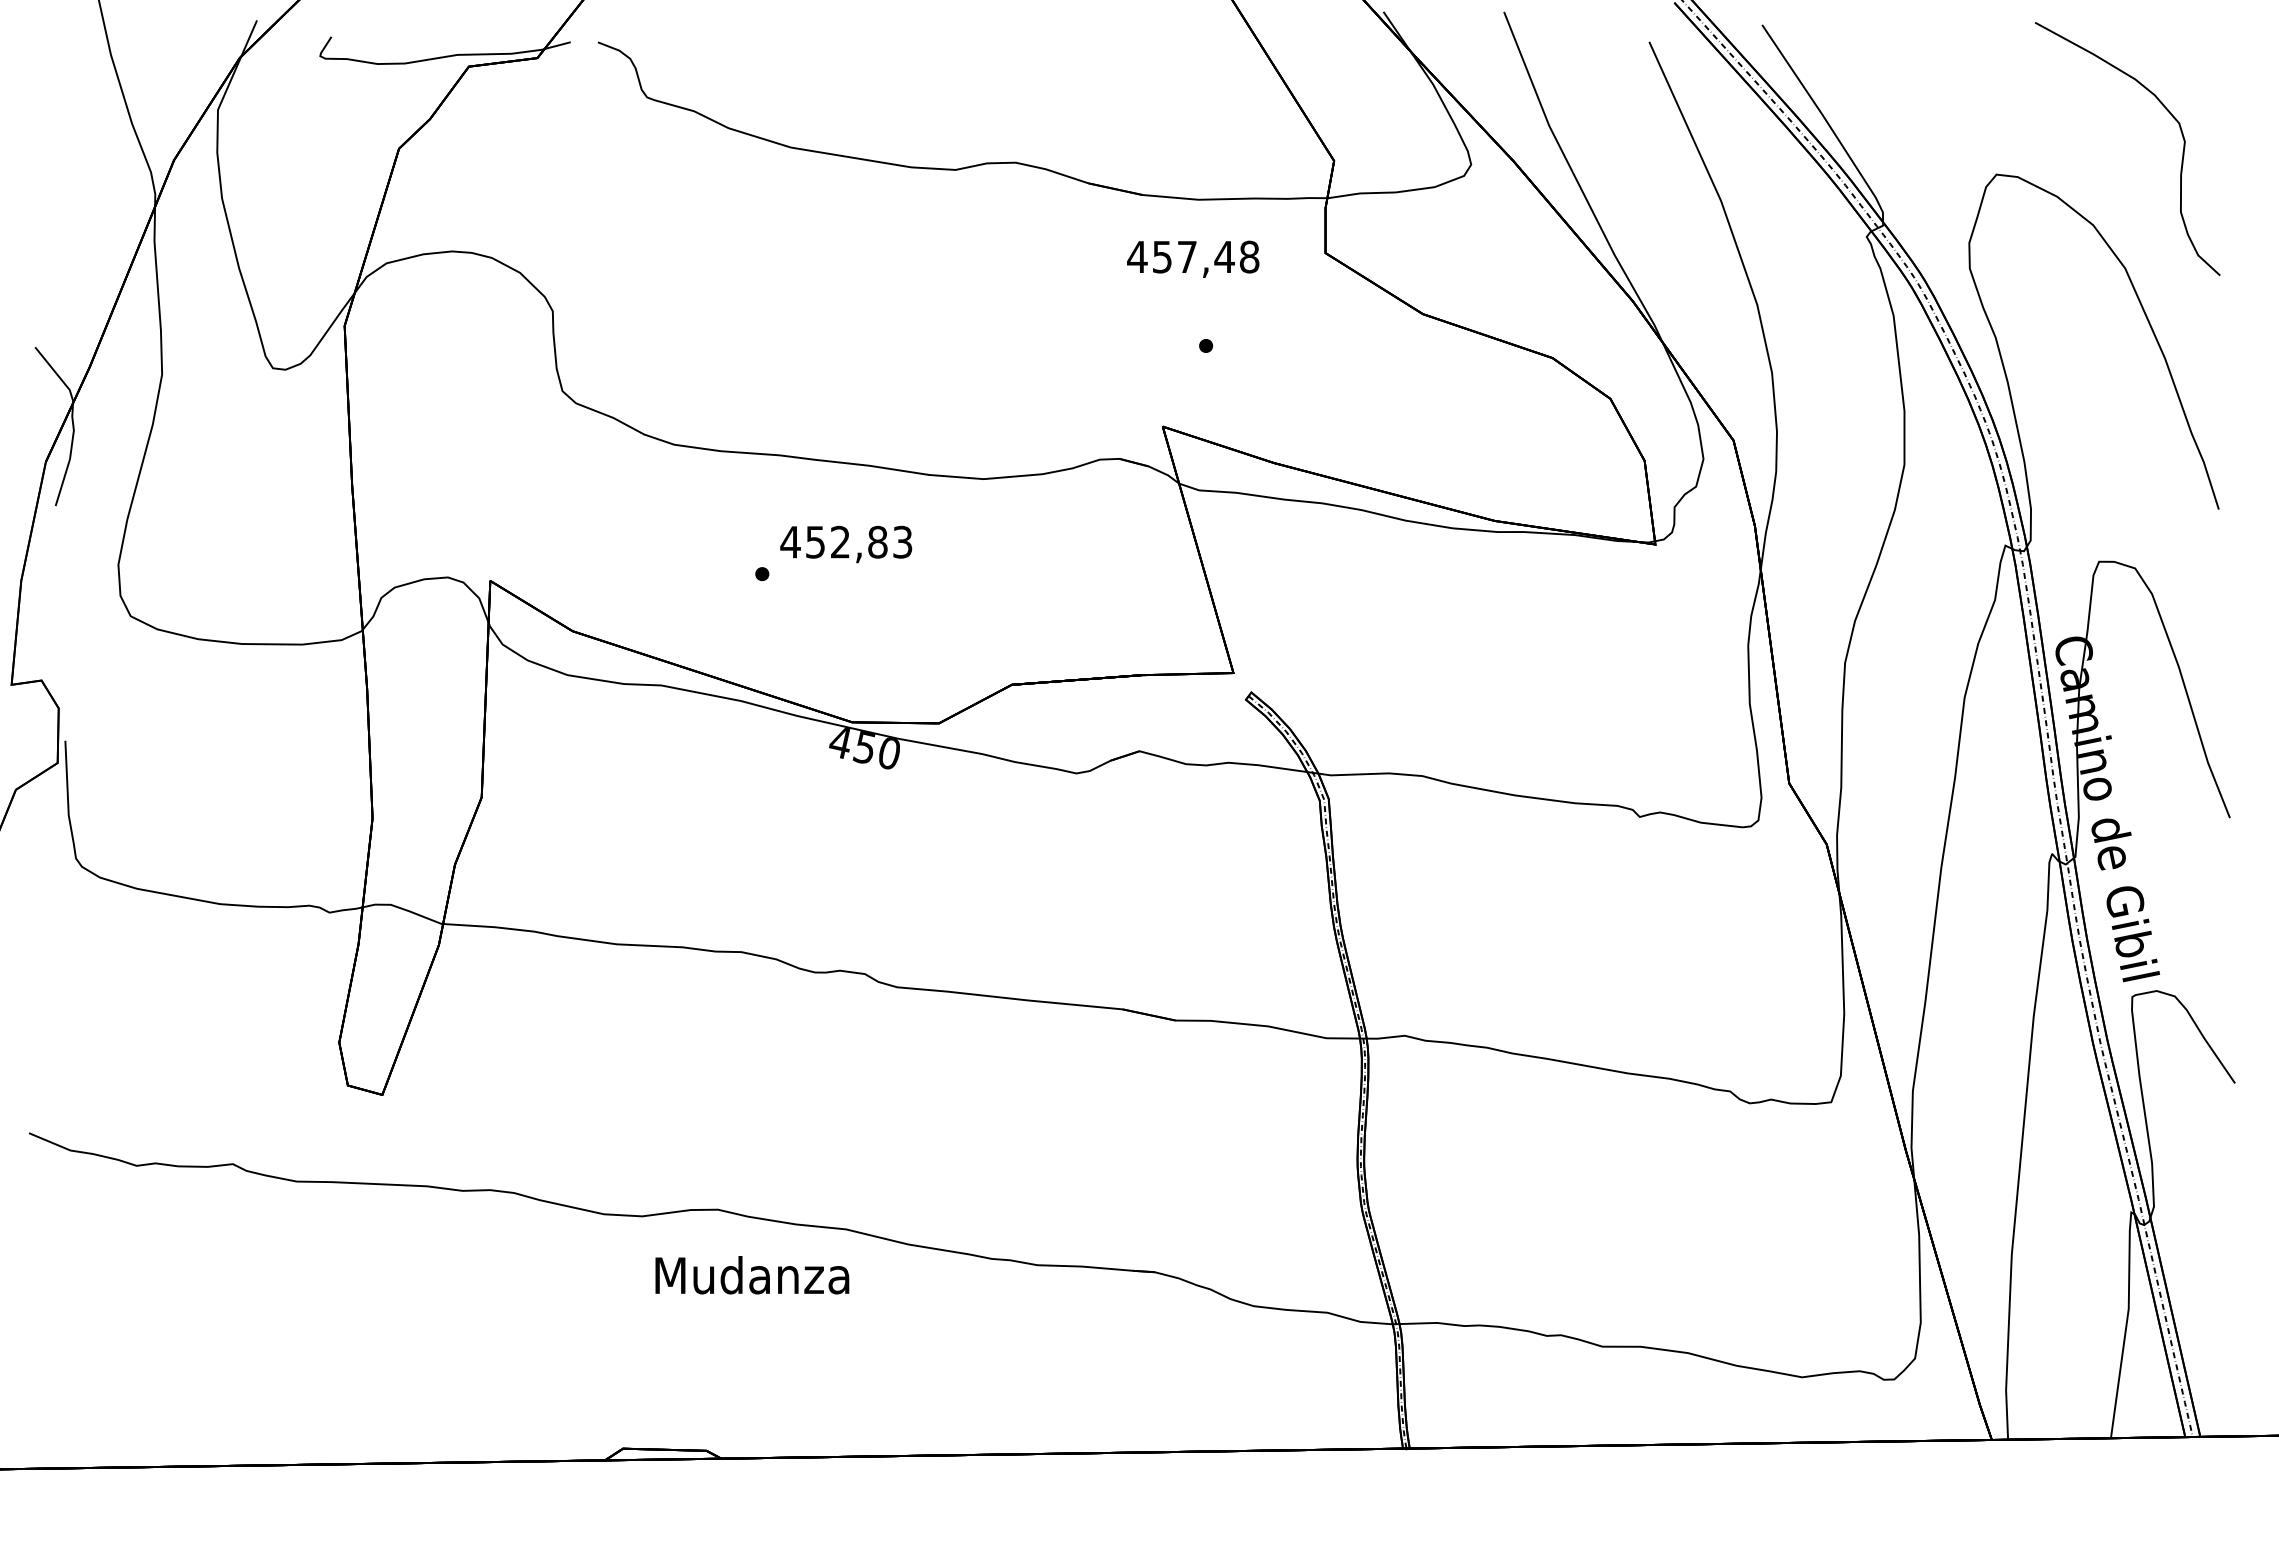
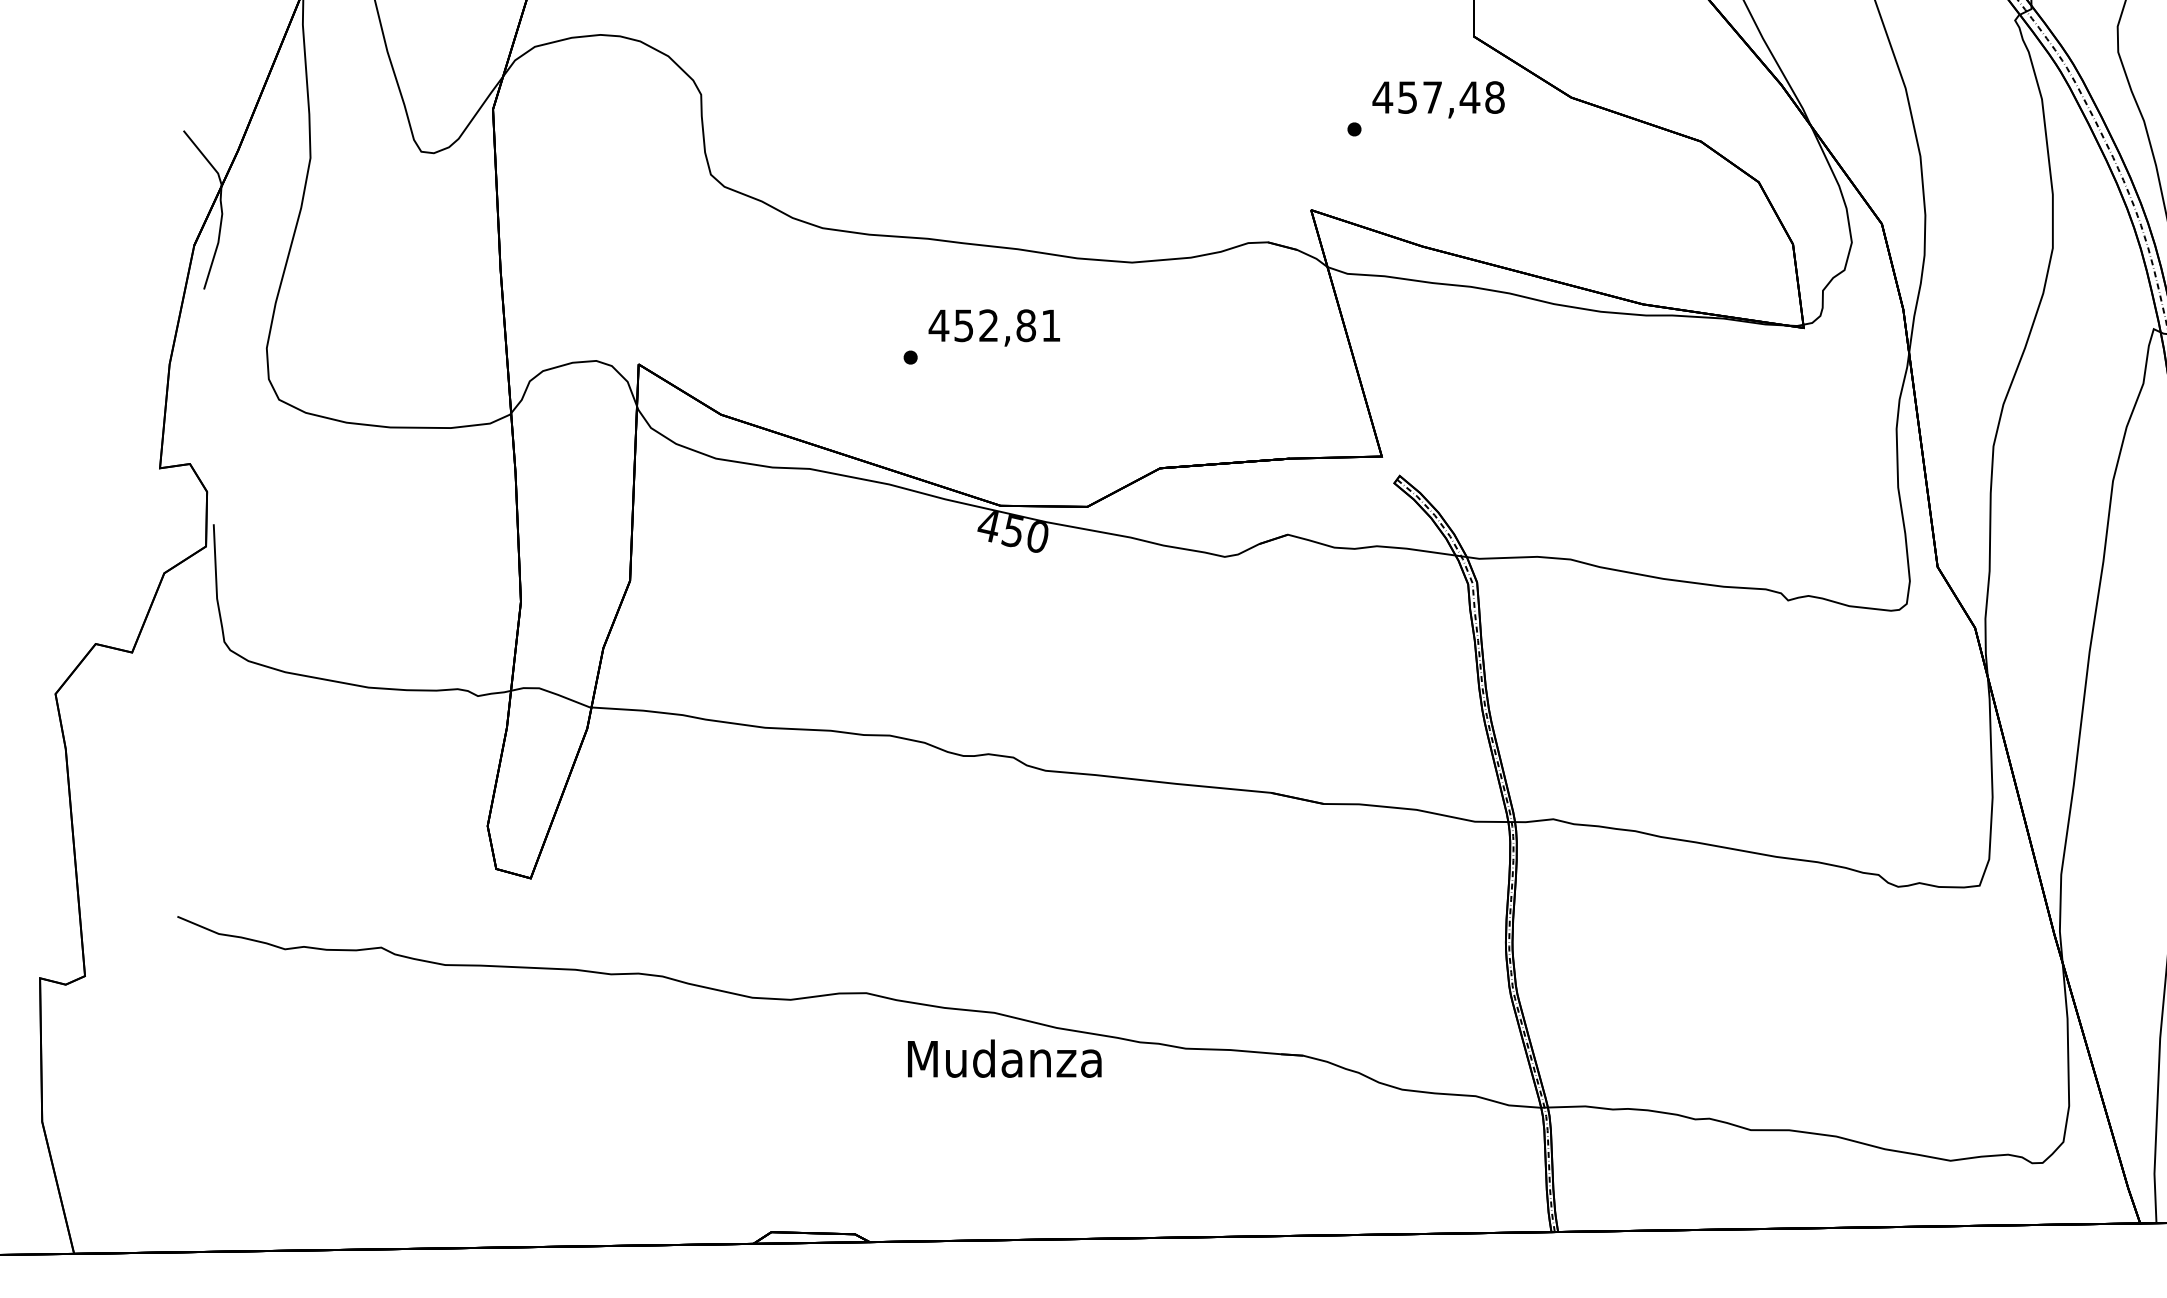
text: (1193, 258) -> (1438, 98), moved
text: (902, 541) -> (1050, 324), 452,83 -> 452,81
text: (752, 1275) -> (1004, 1058), moved

